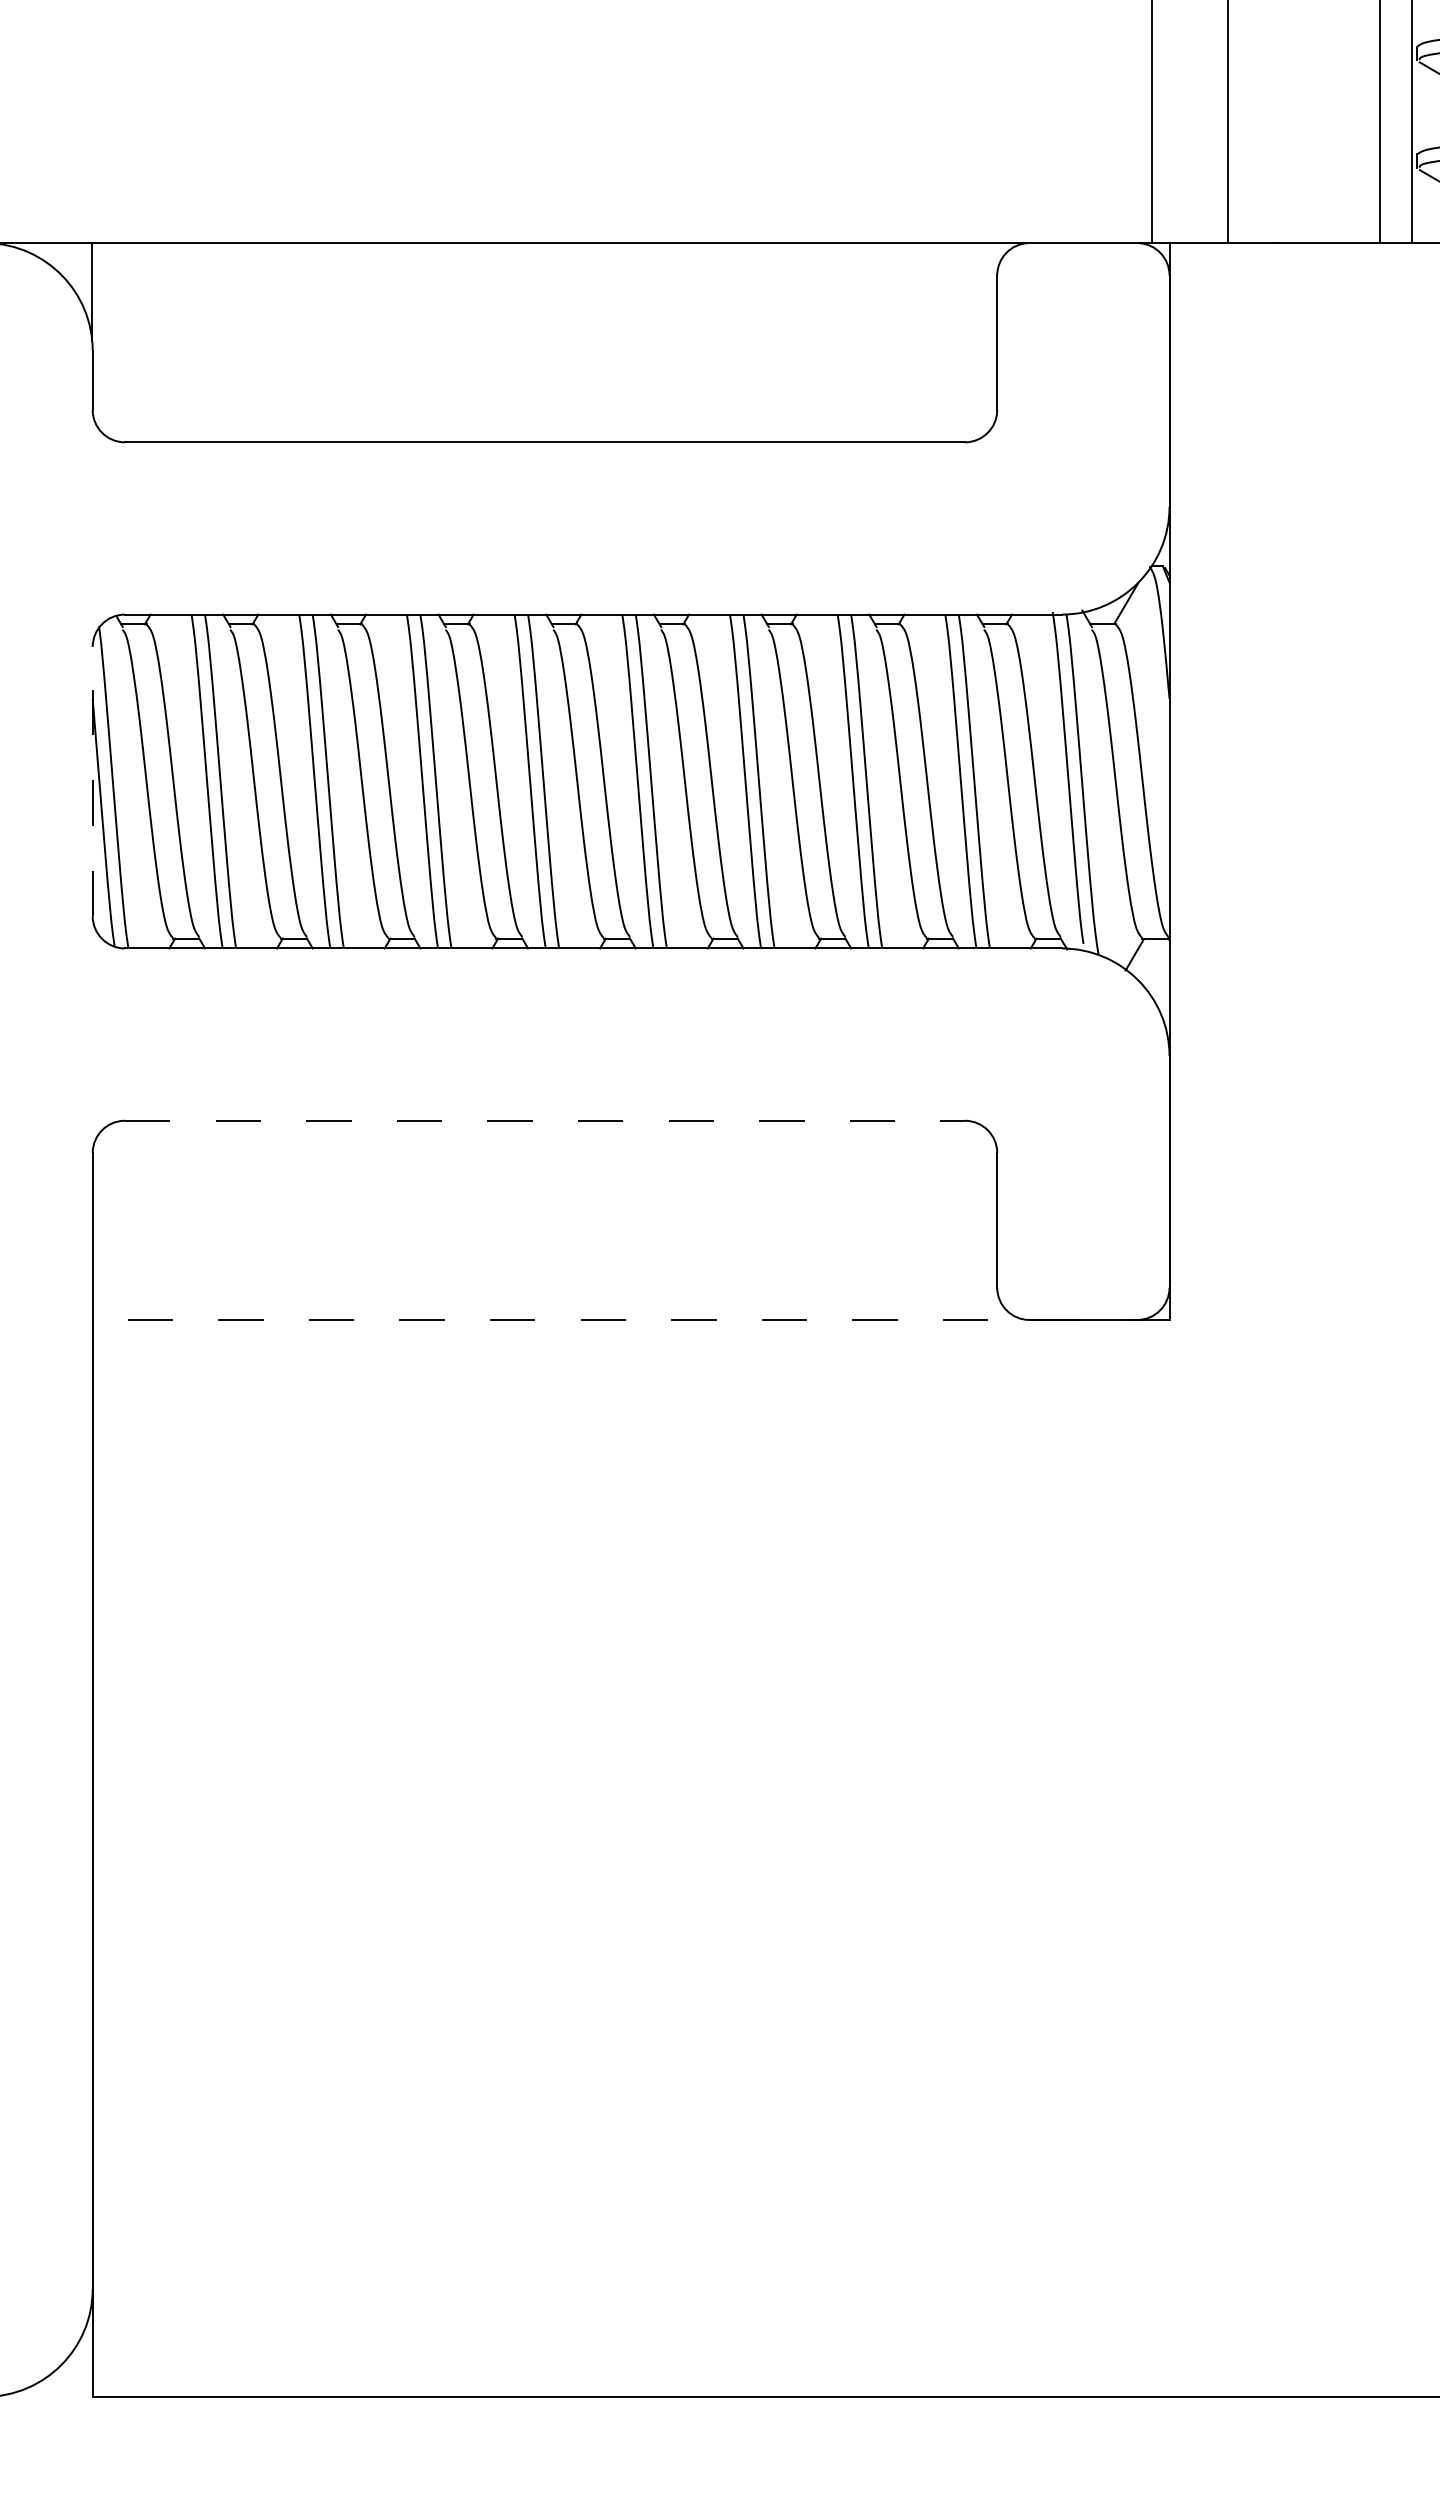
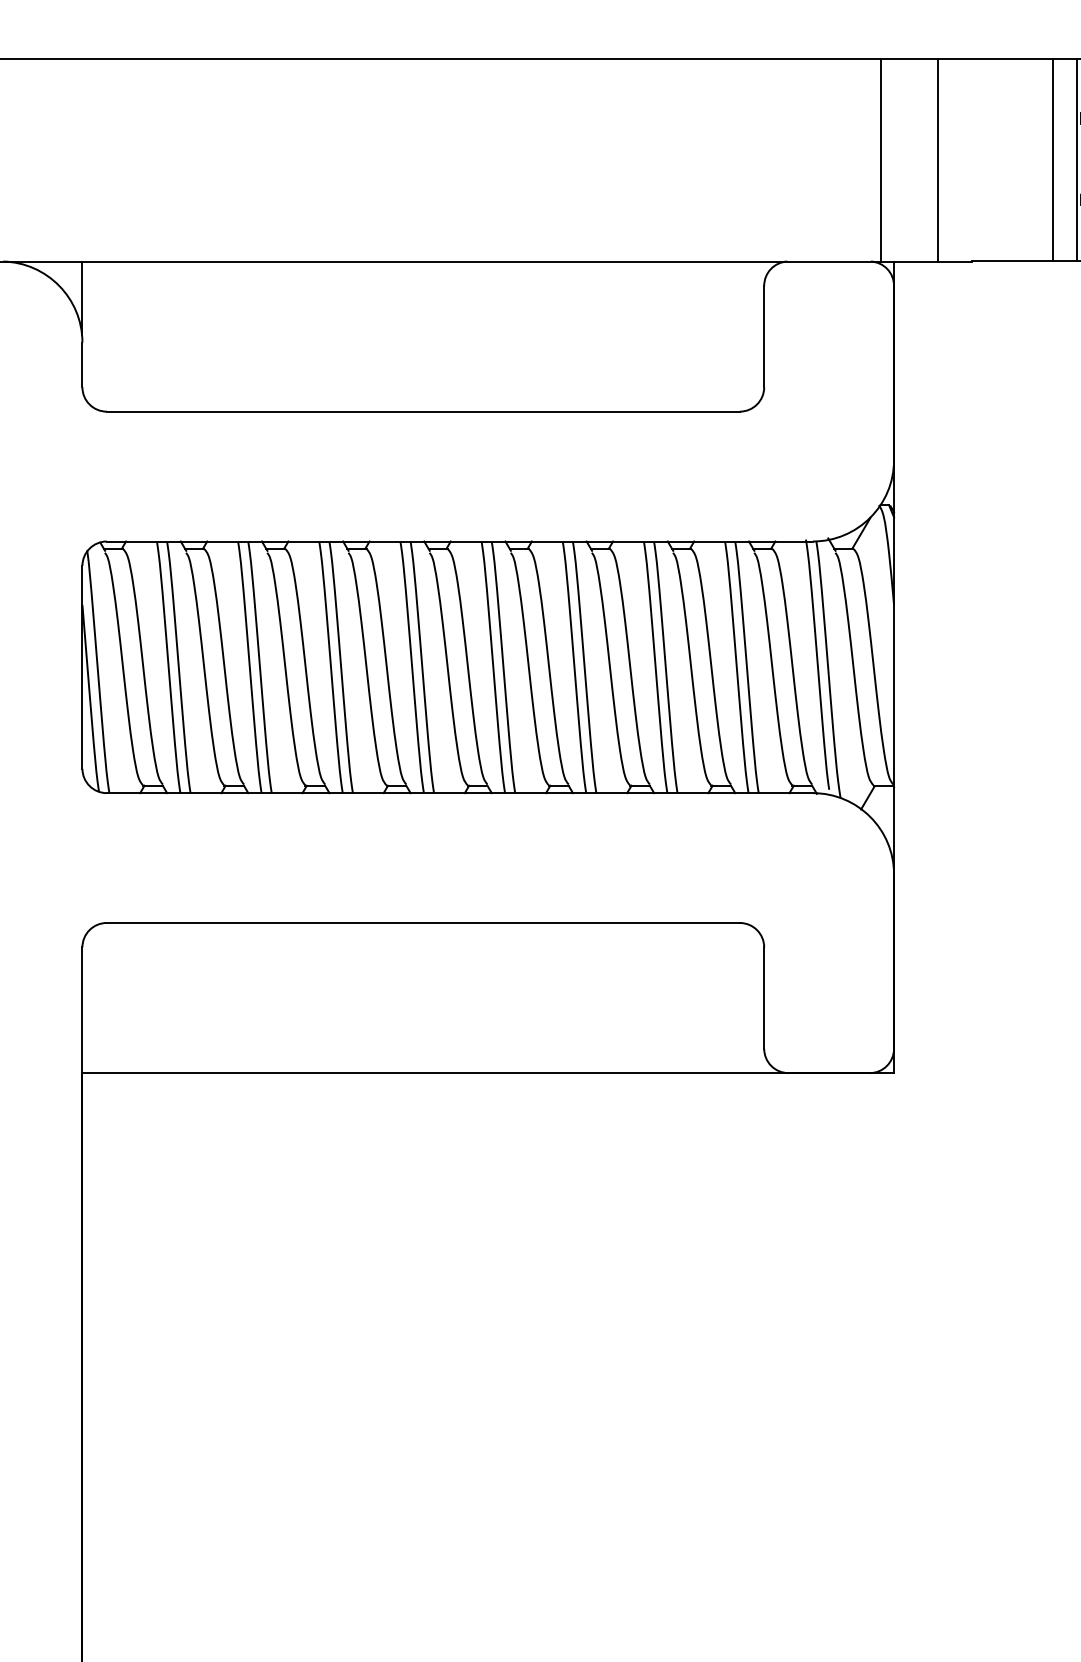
line: (92, 781) -> (82, 667), dashed -> solid
line: (544, 1120) -> (422, 922), dashed -> solid
line: (630, 1319) -> (487, 1072), dashed -> solid

